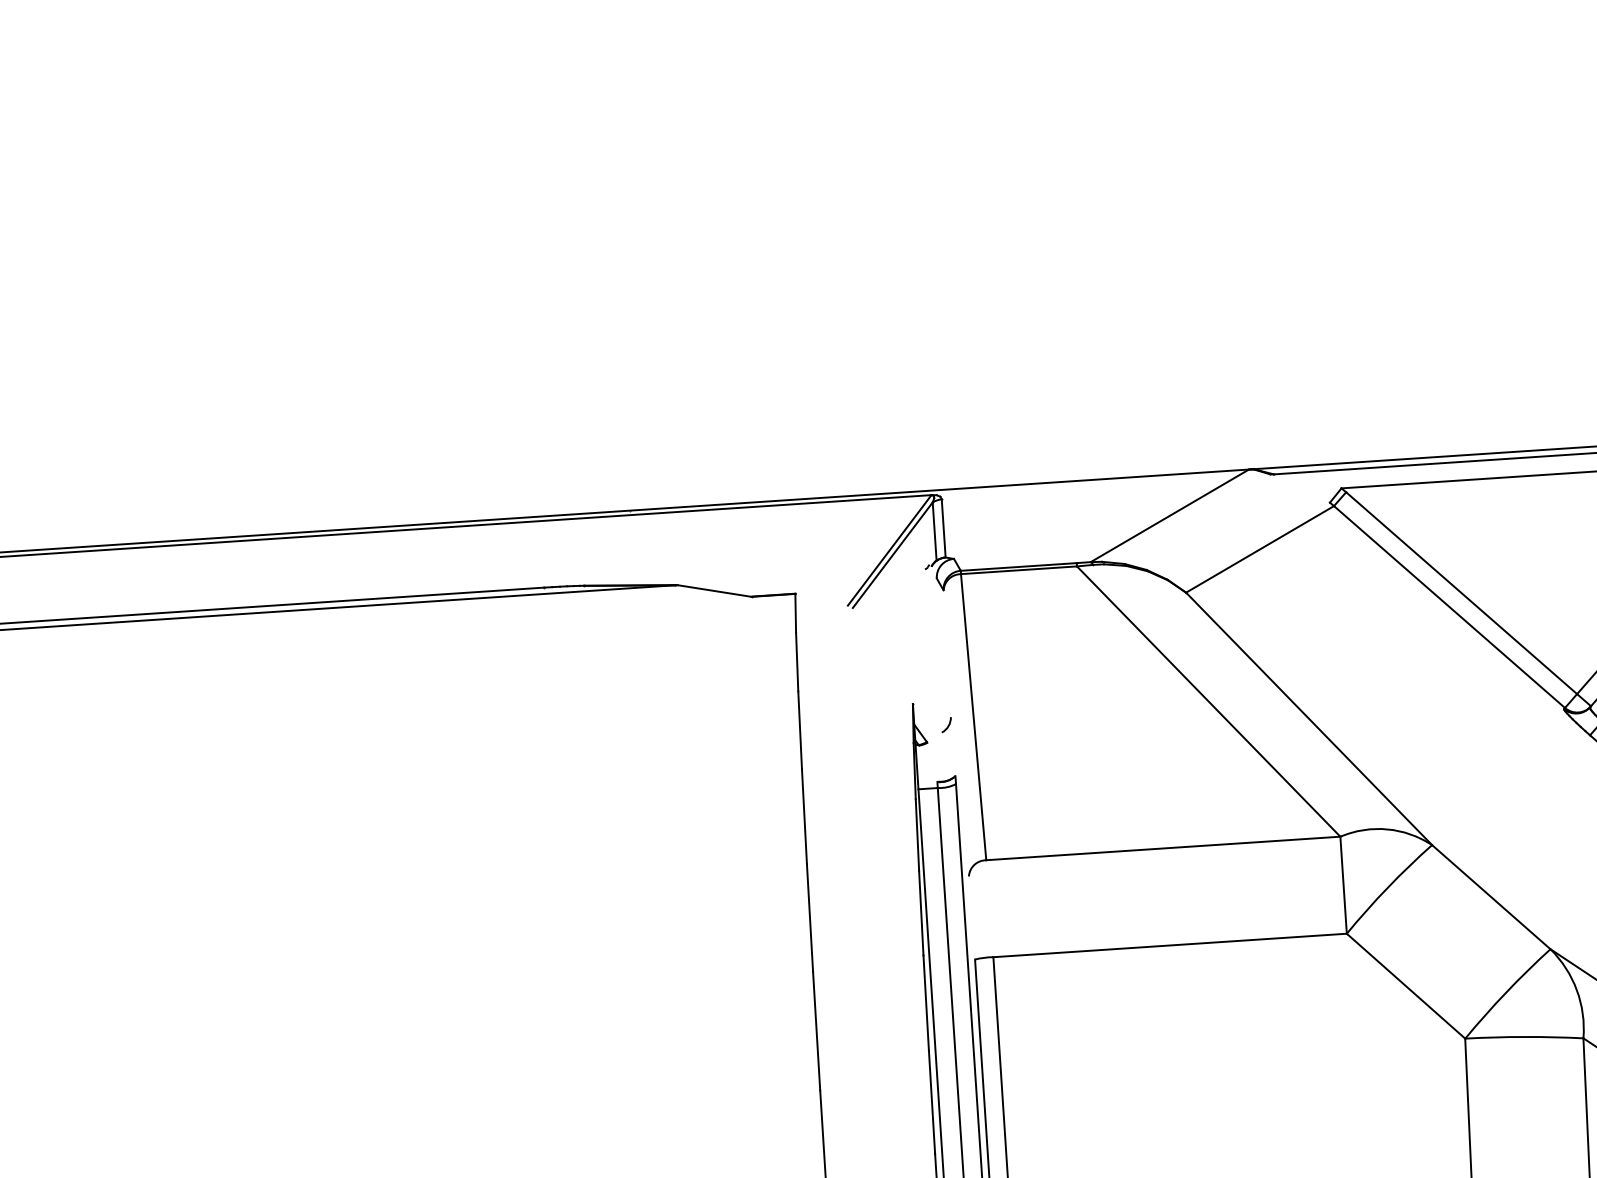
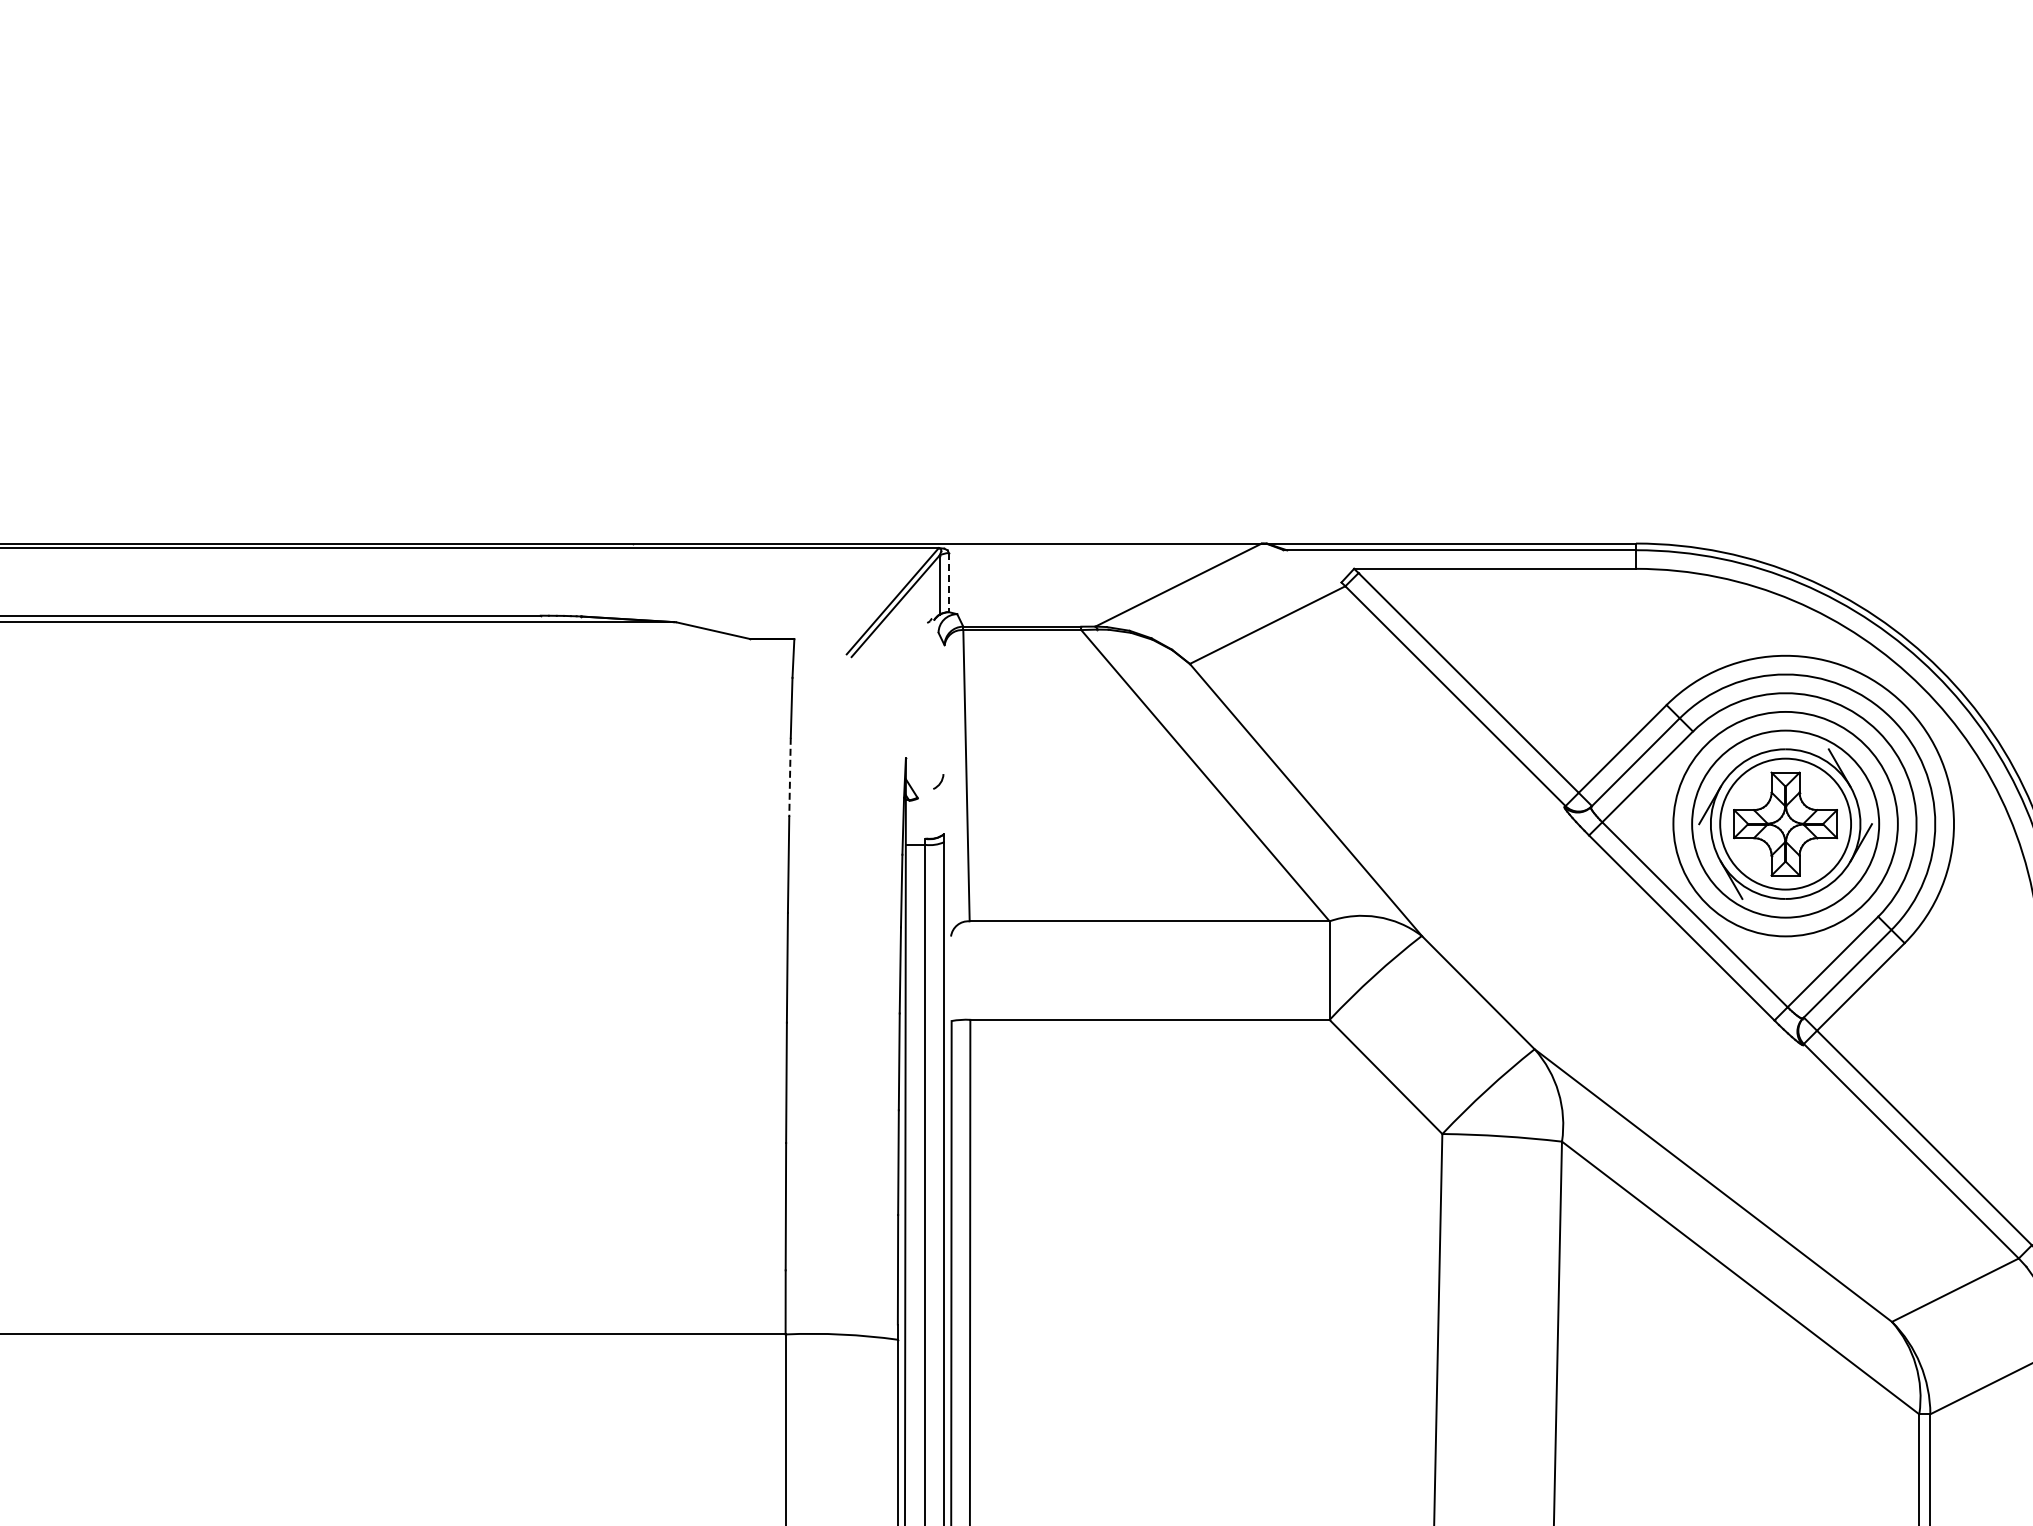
line: (943, 528) -> (948, 582), solid -> dashed
line: (800, 730) -> (790, 777), solid -> dashed

